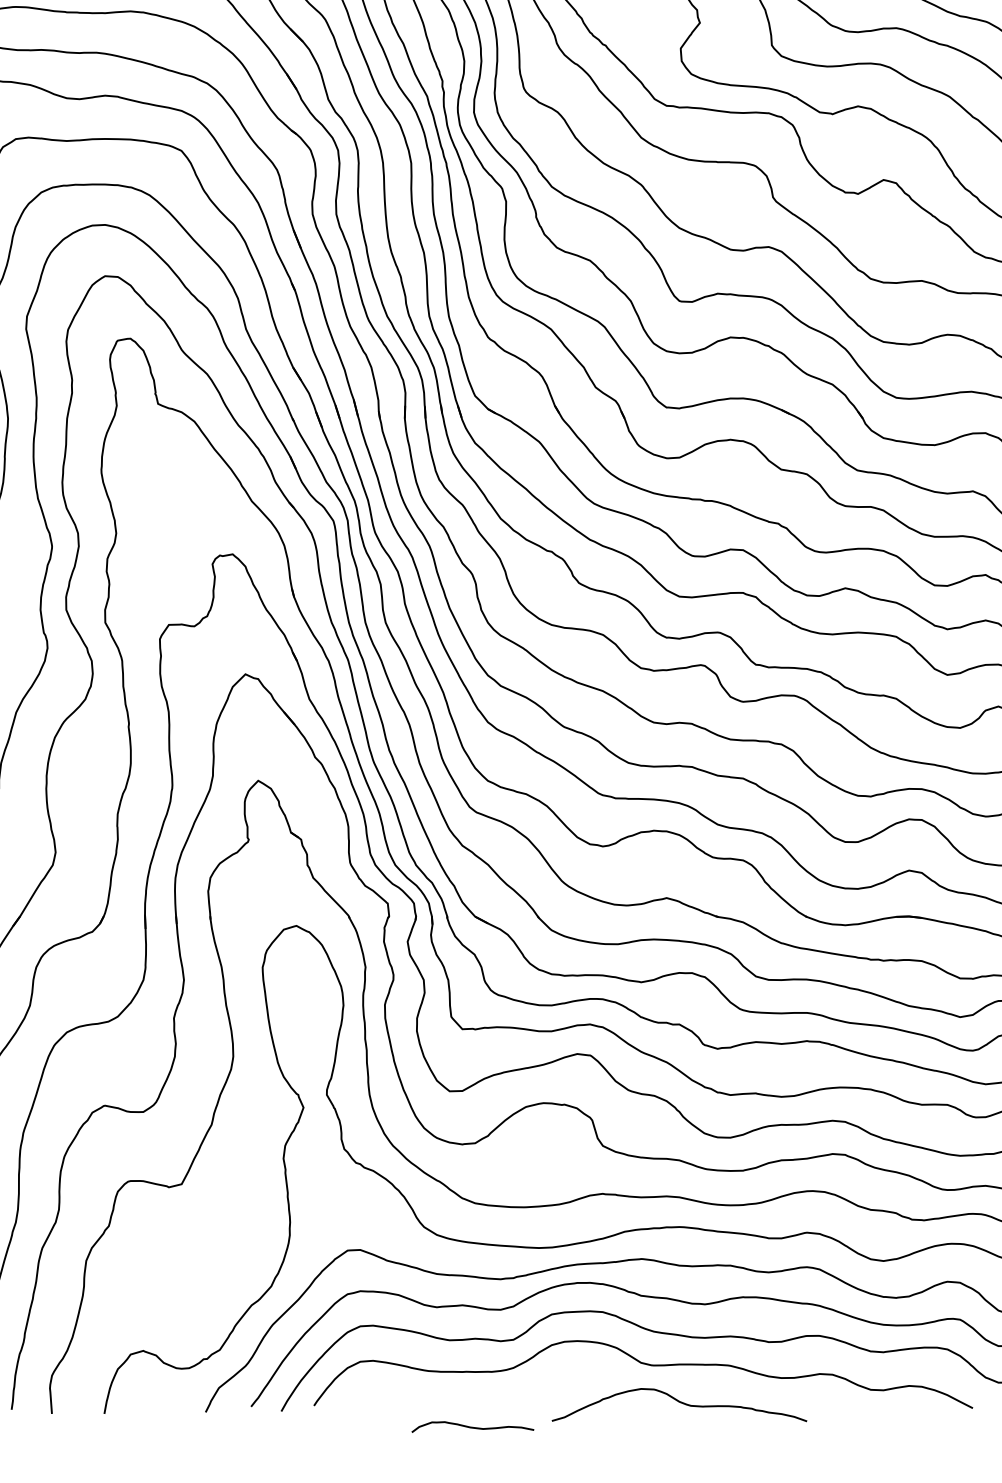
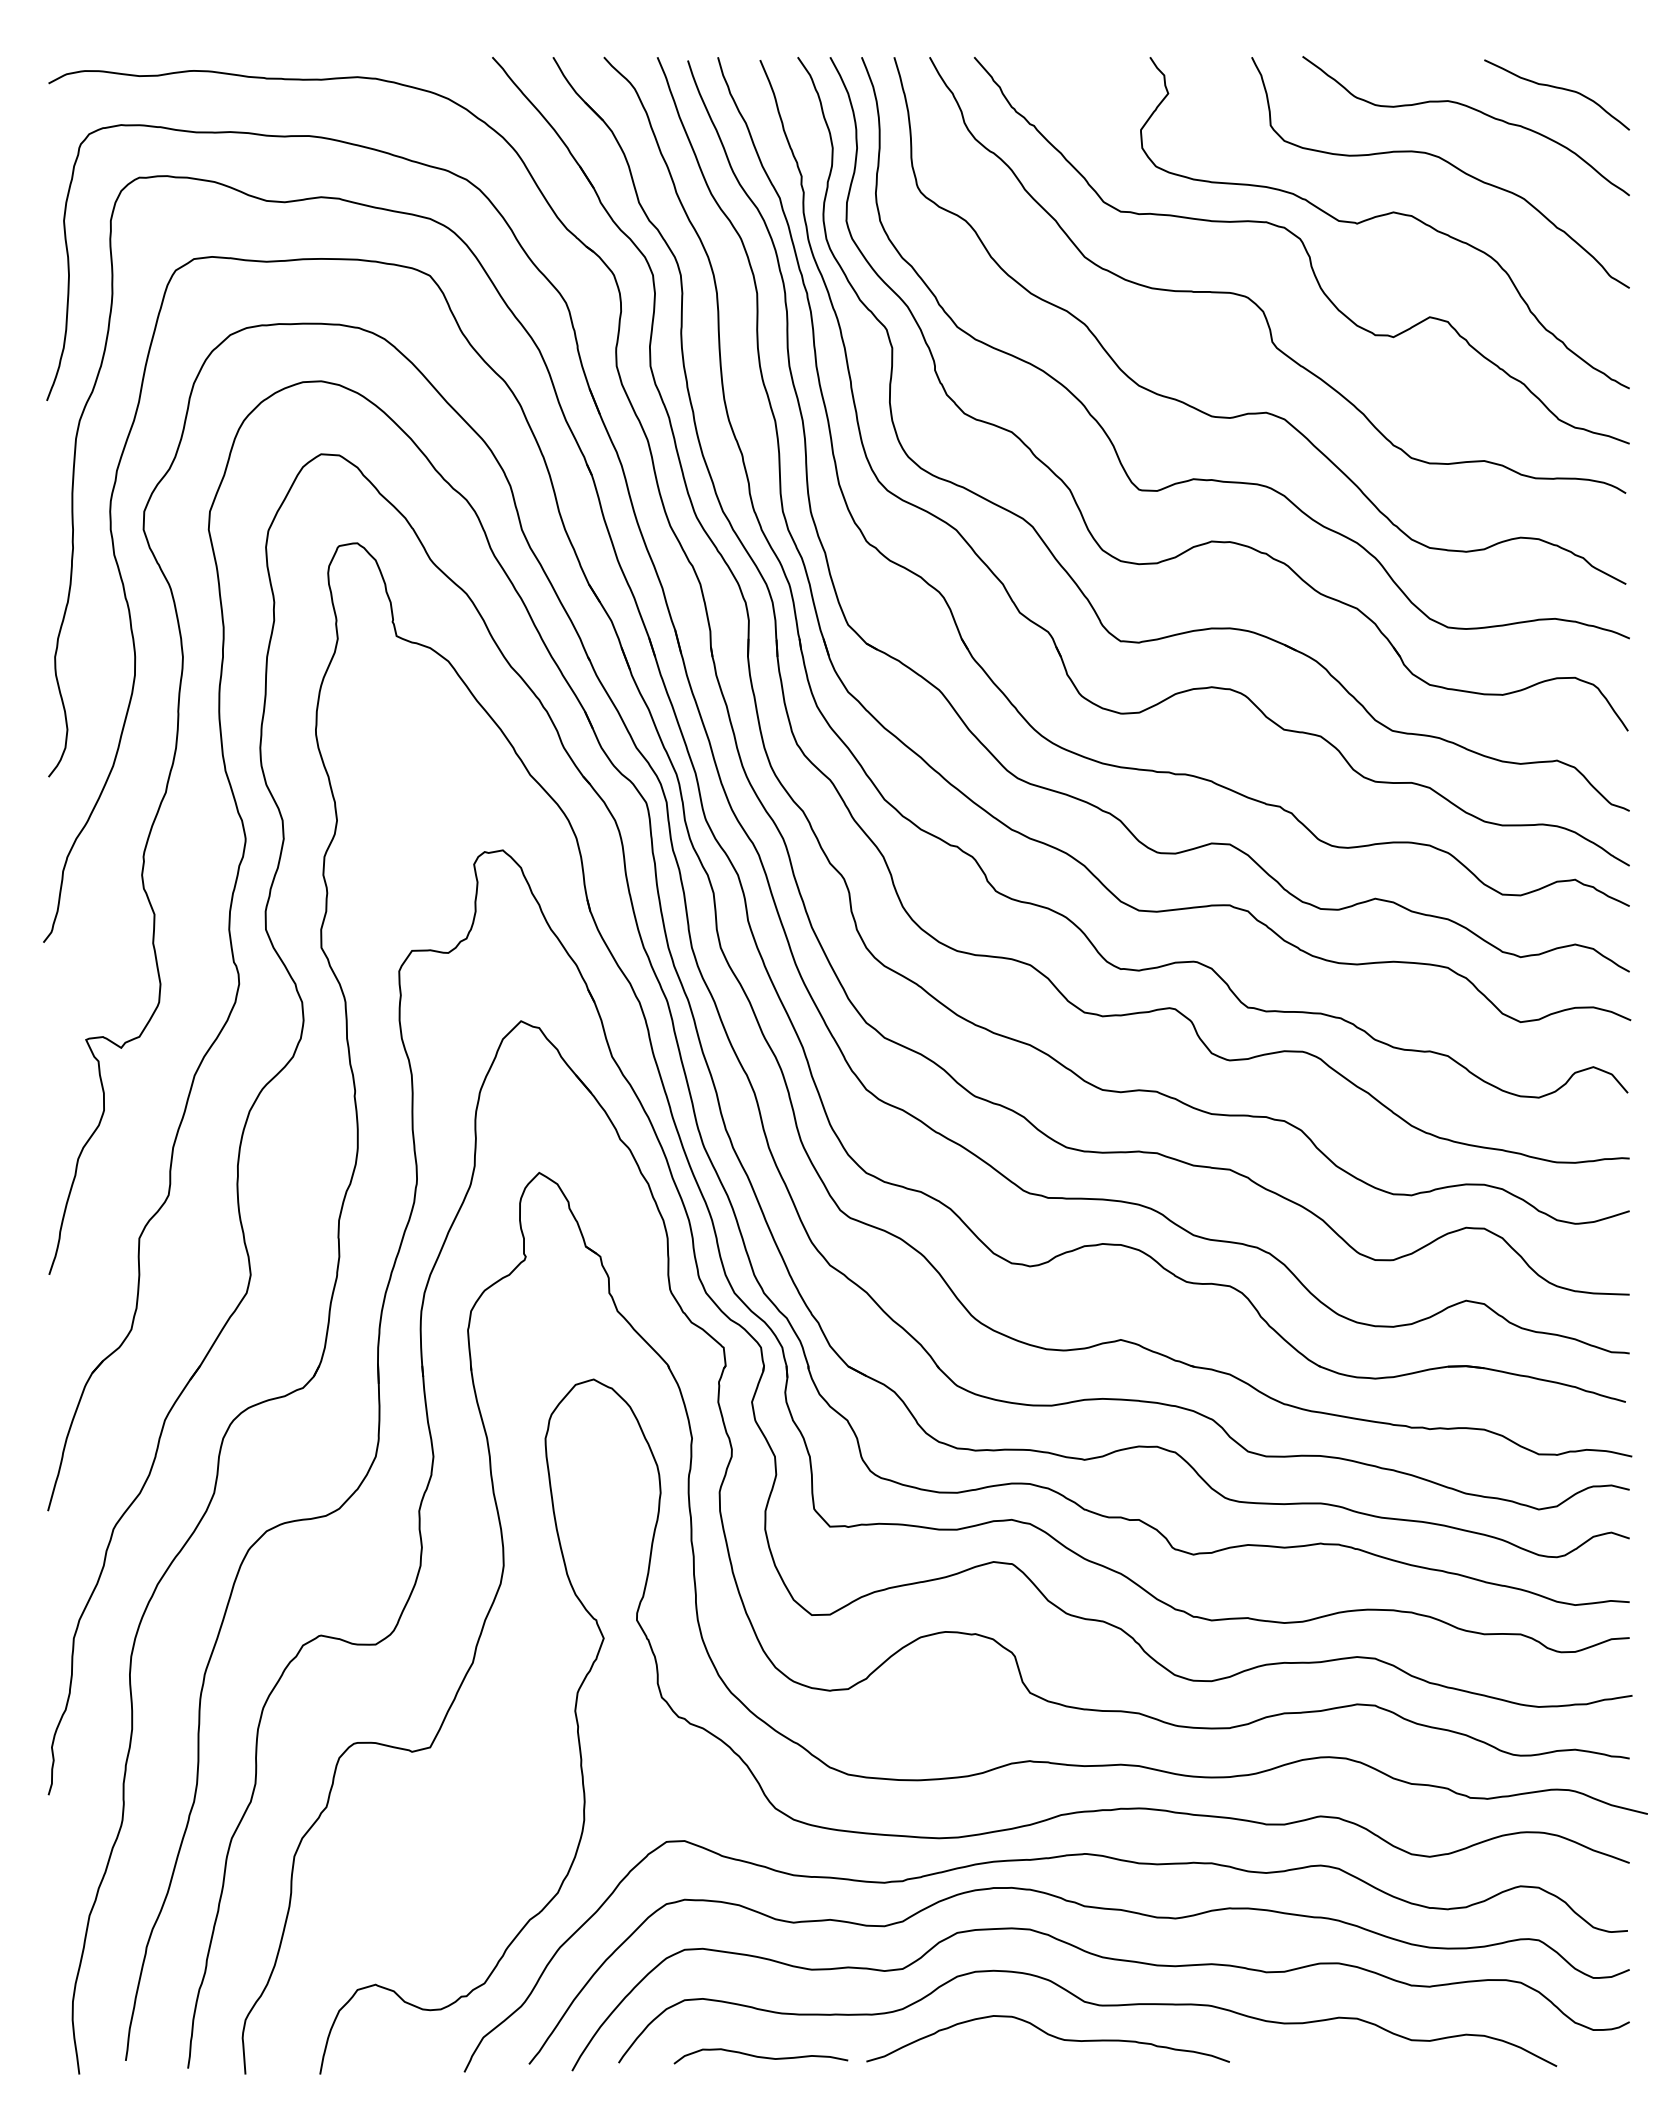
curve: (679, 1402) -> (1048, 2035), moved
curve: (472, 1427) -> (760, 2056), moved

